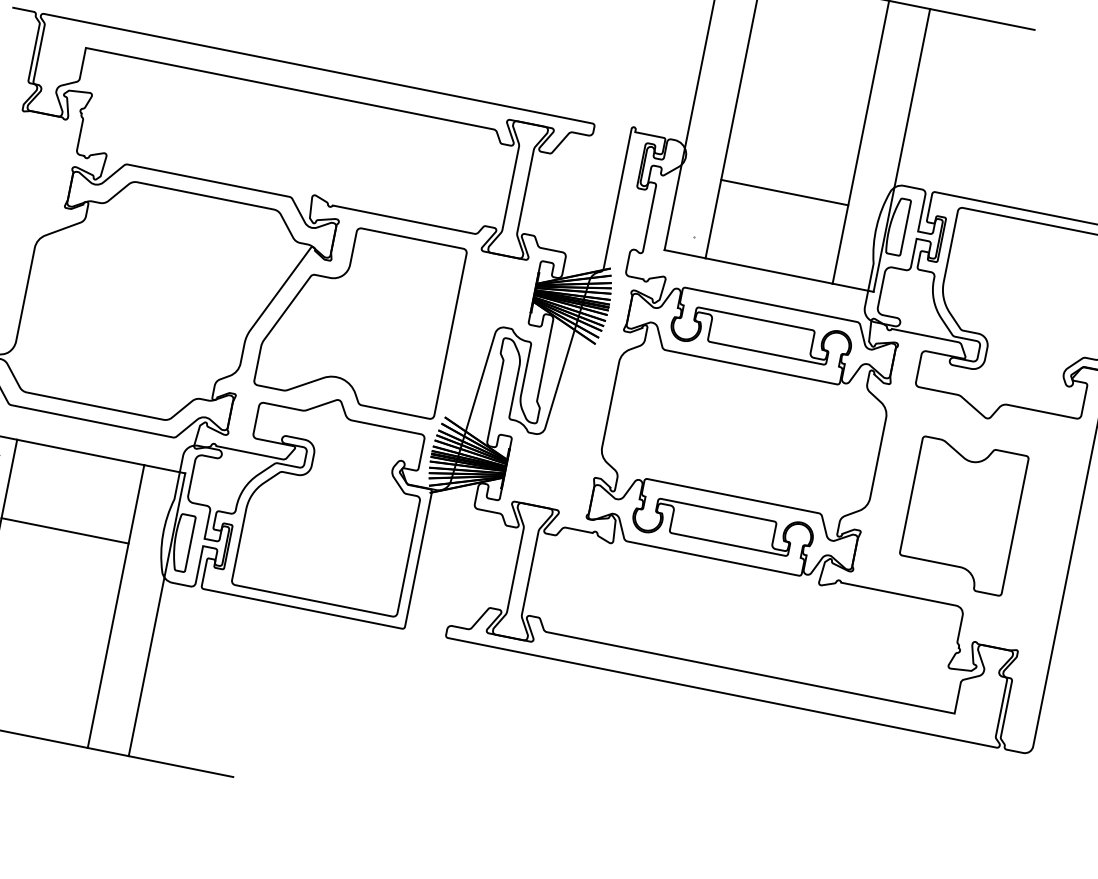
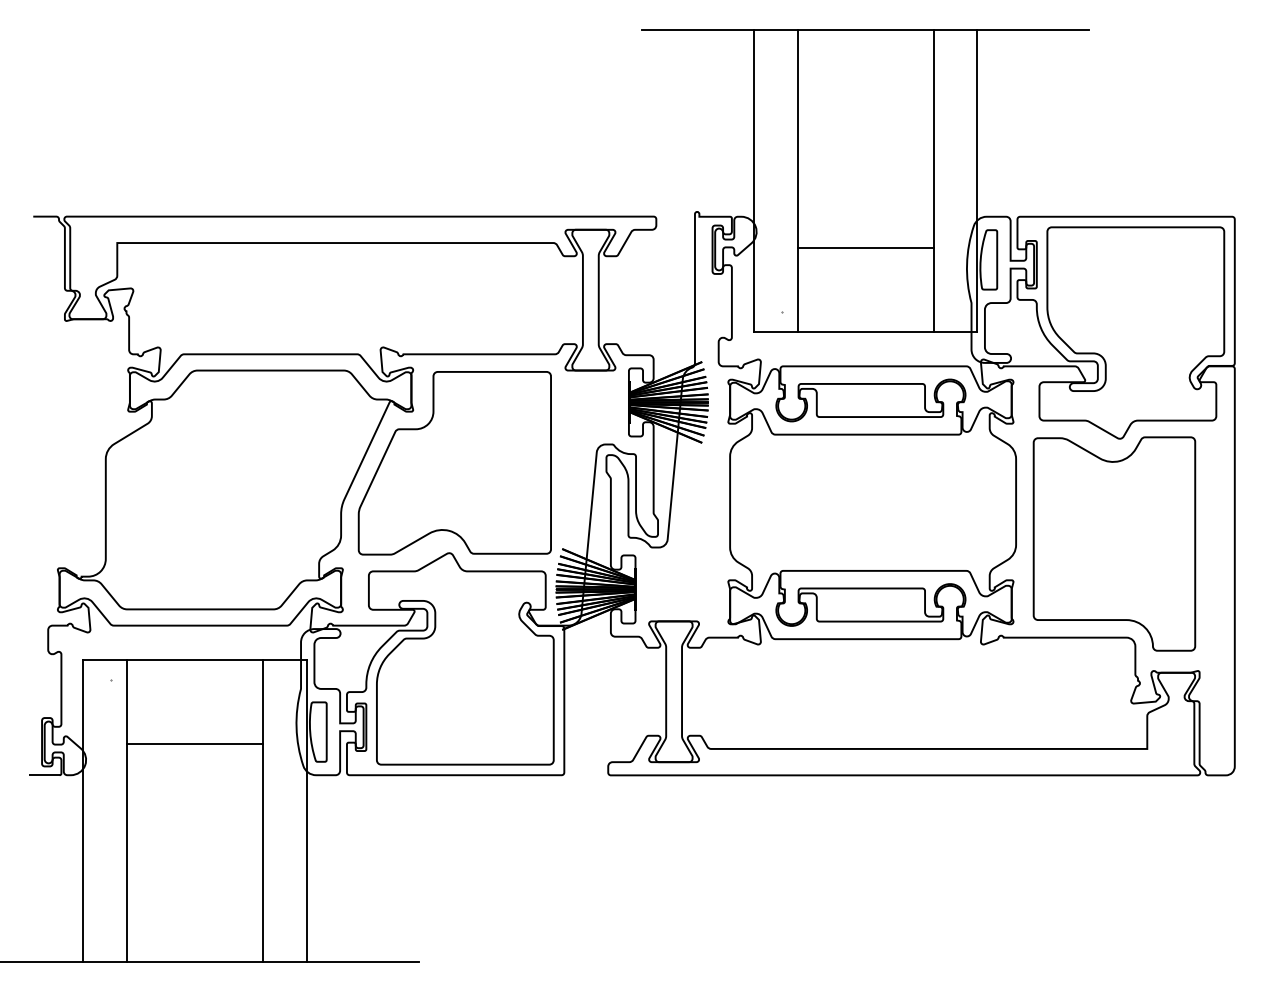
part: (962, 515) -> (1114, 543), size x1.43

